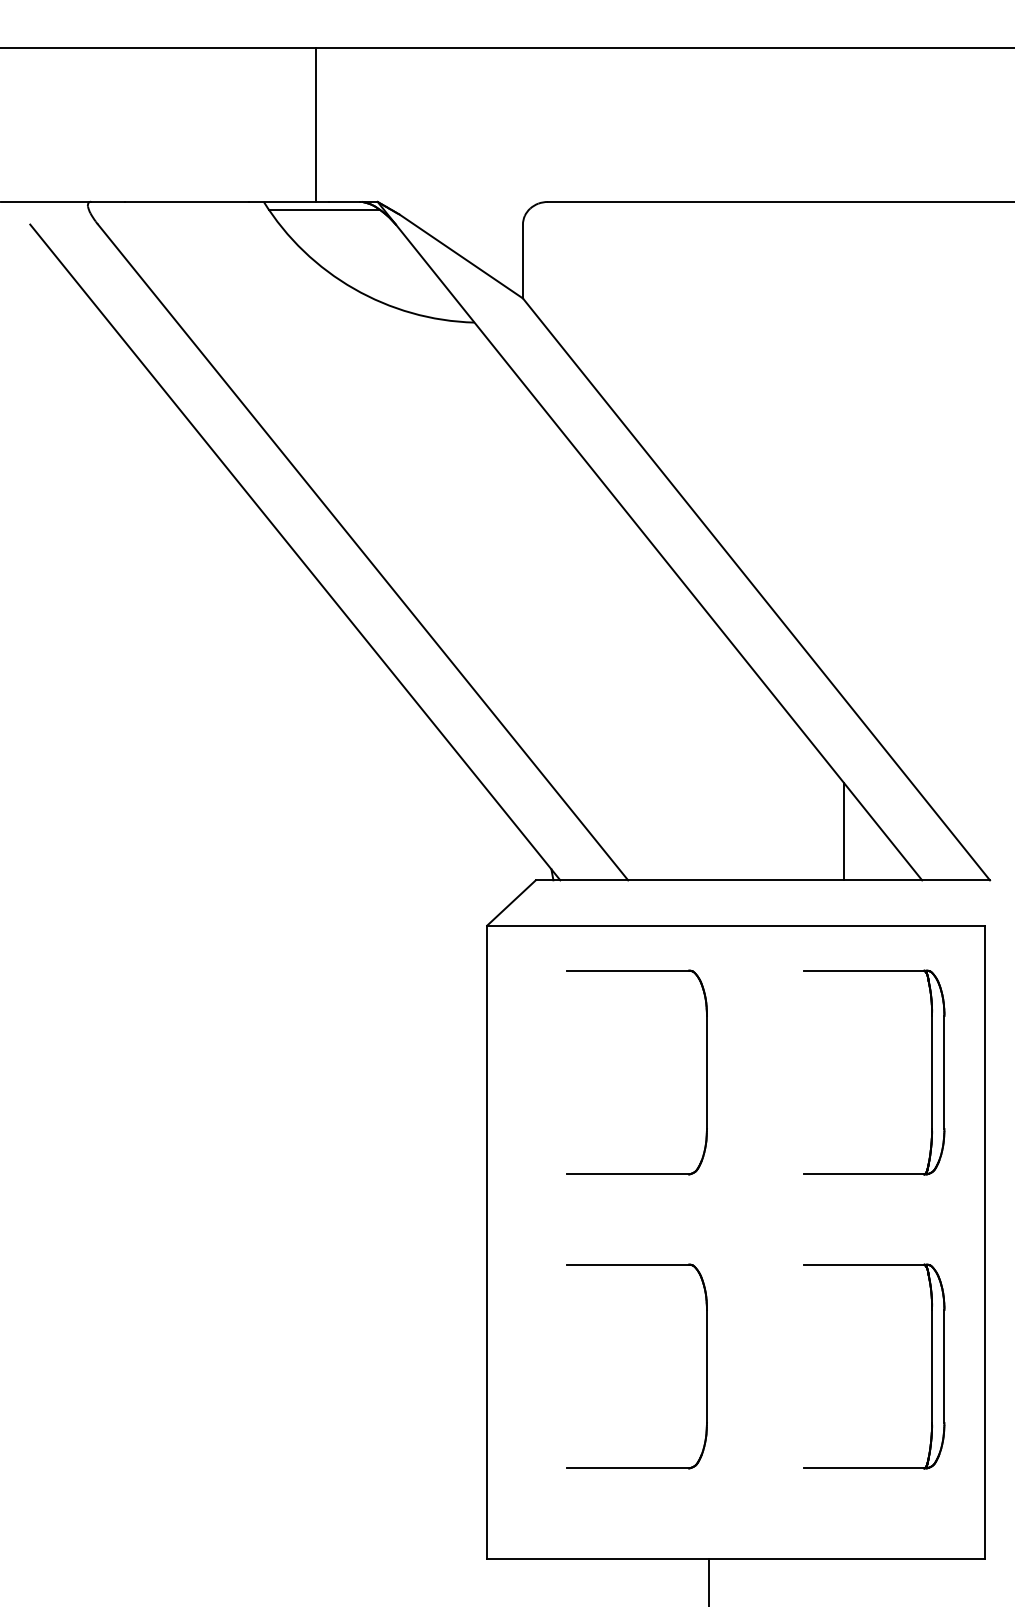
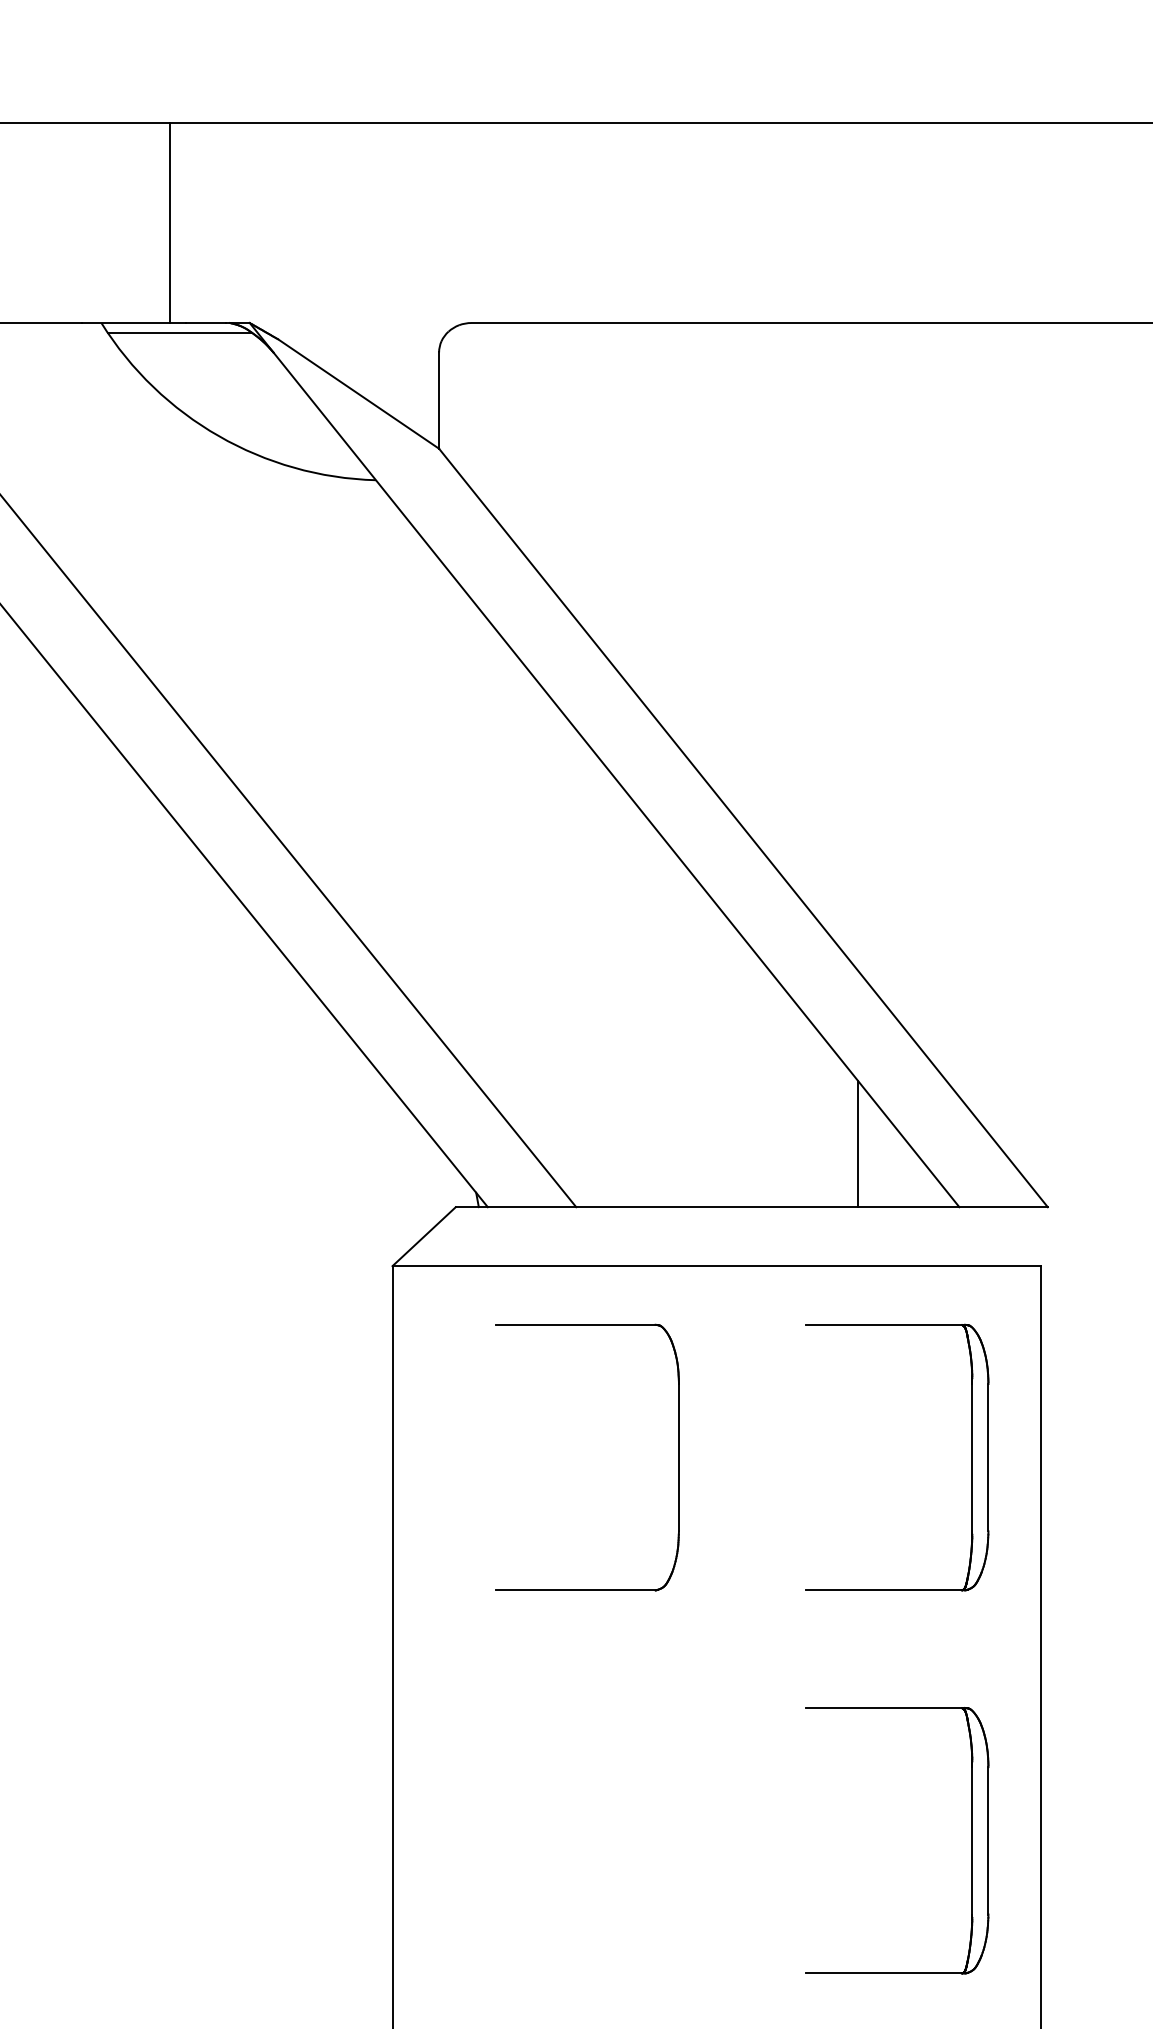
part: (706, 1366) -> (678, 1840), removed

